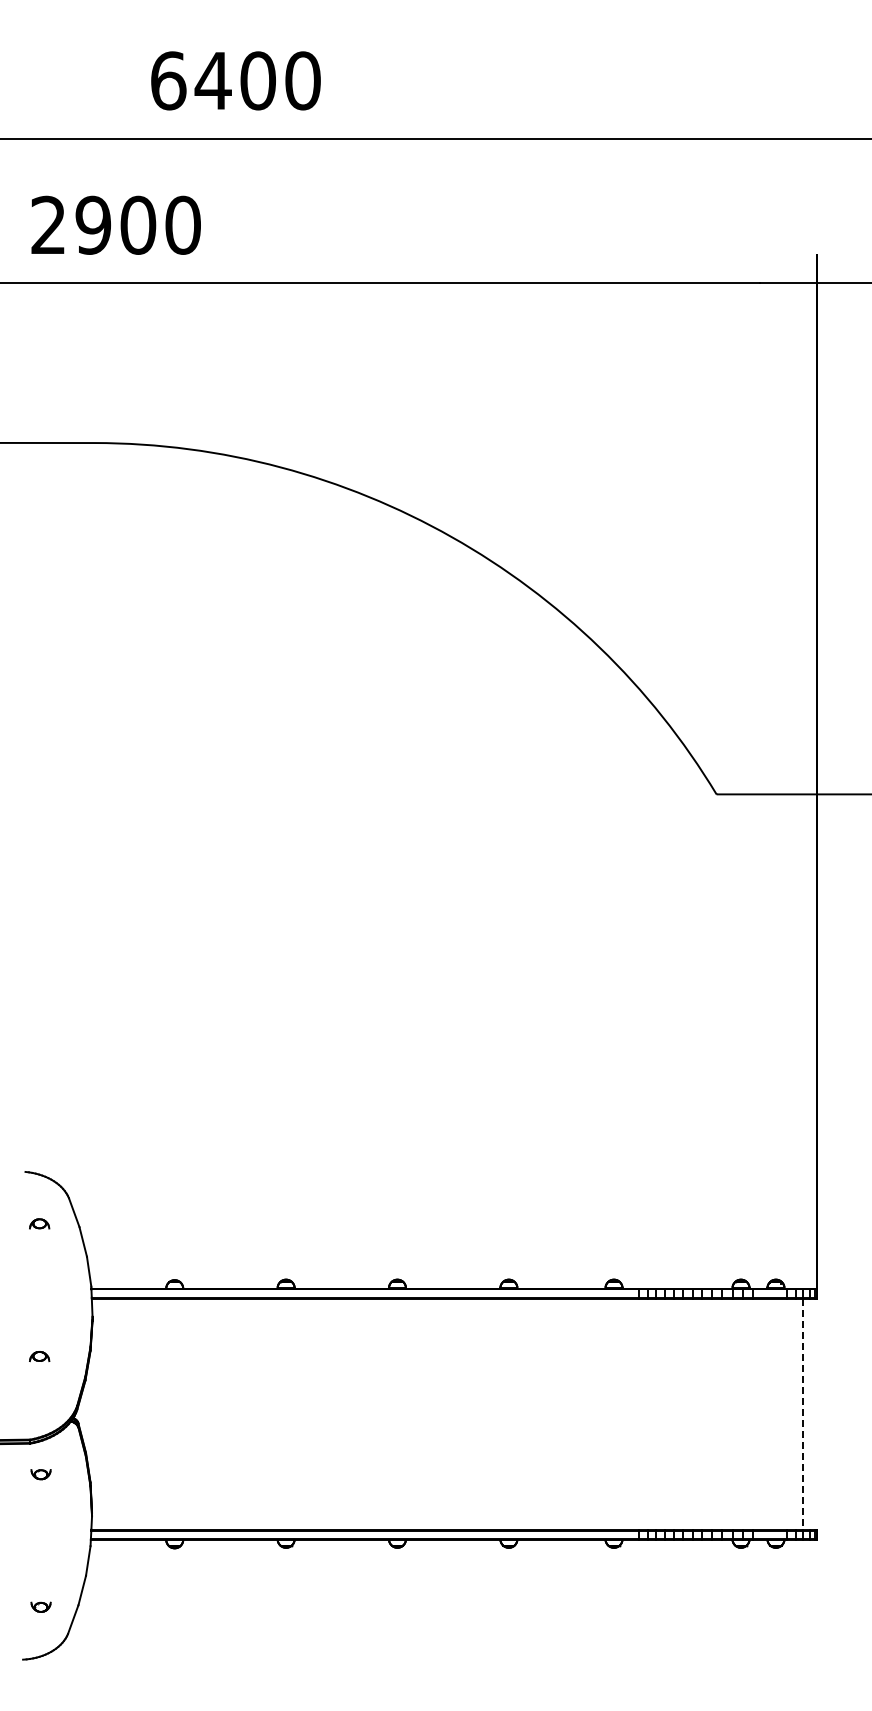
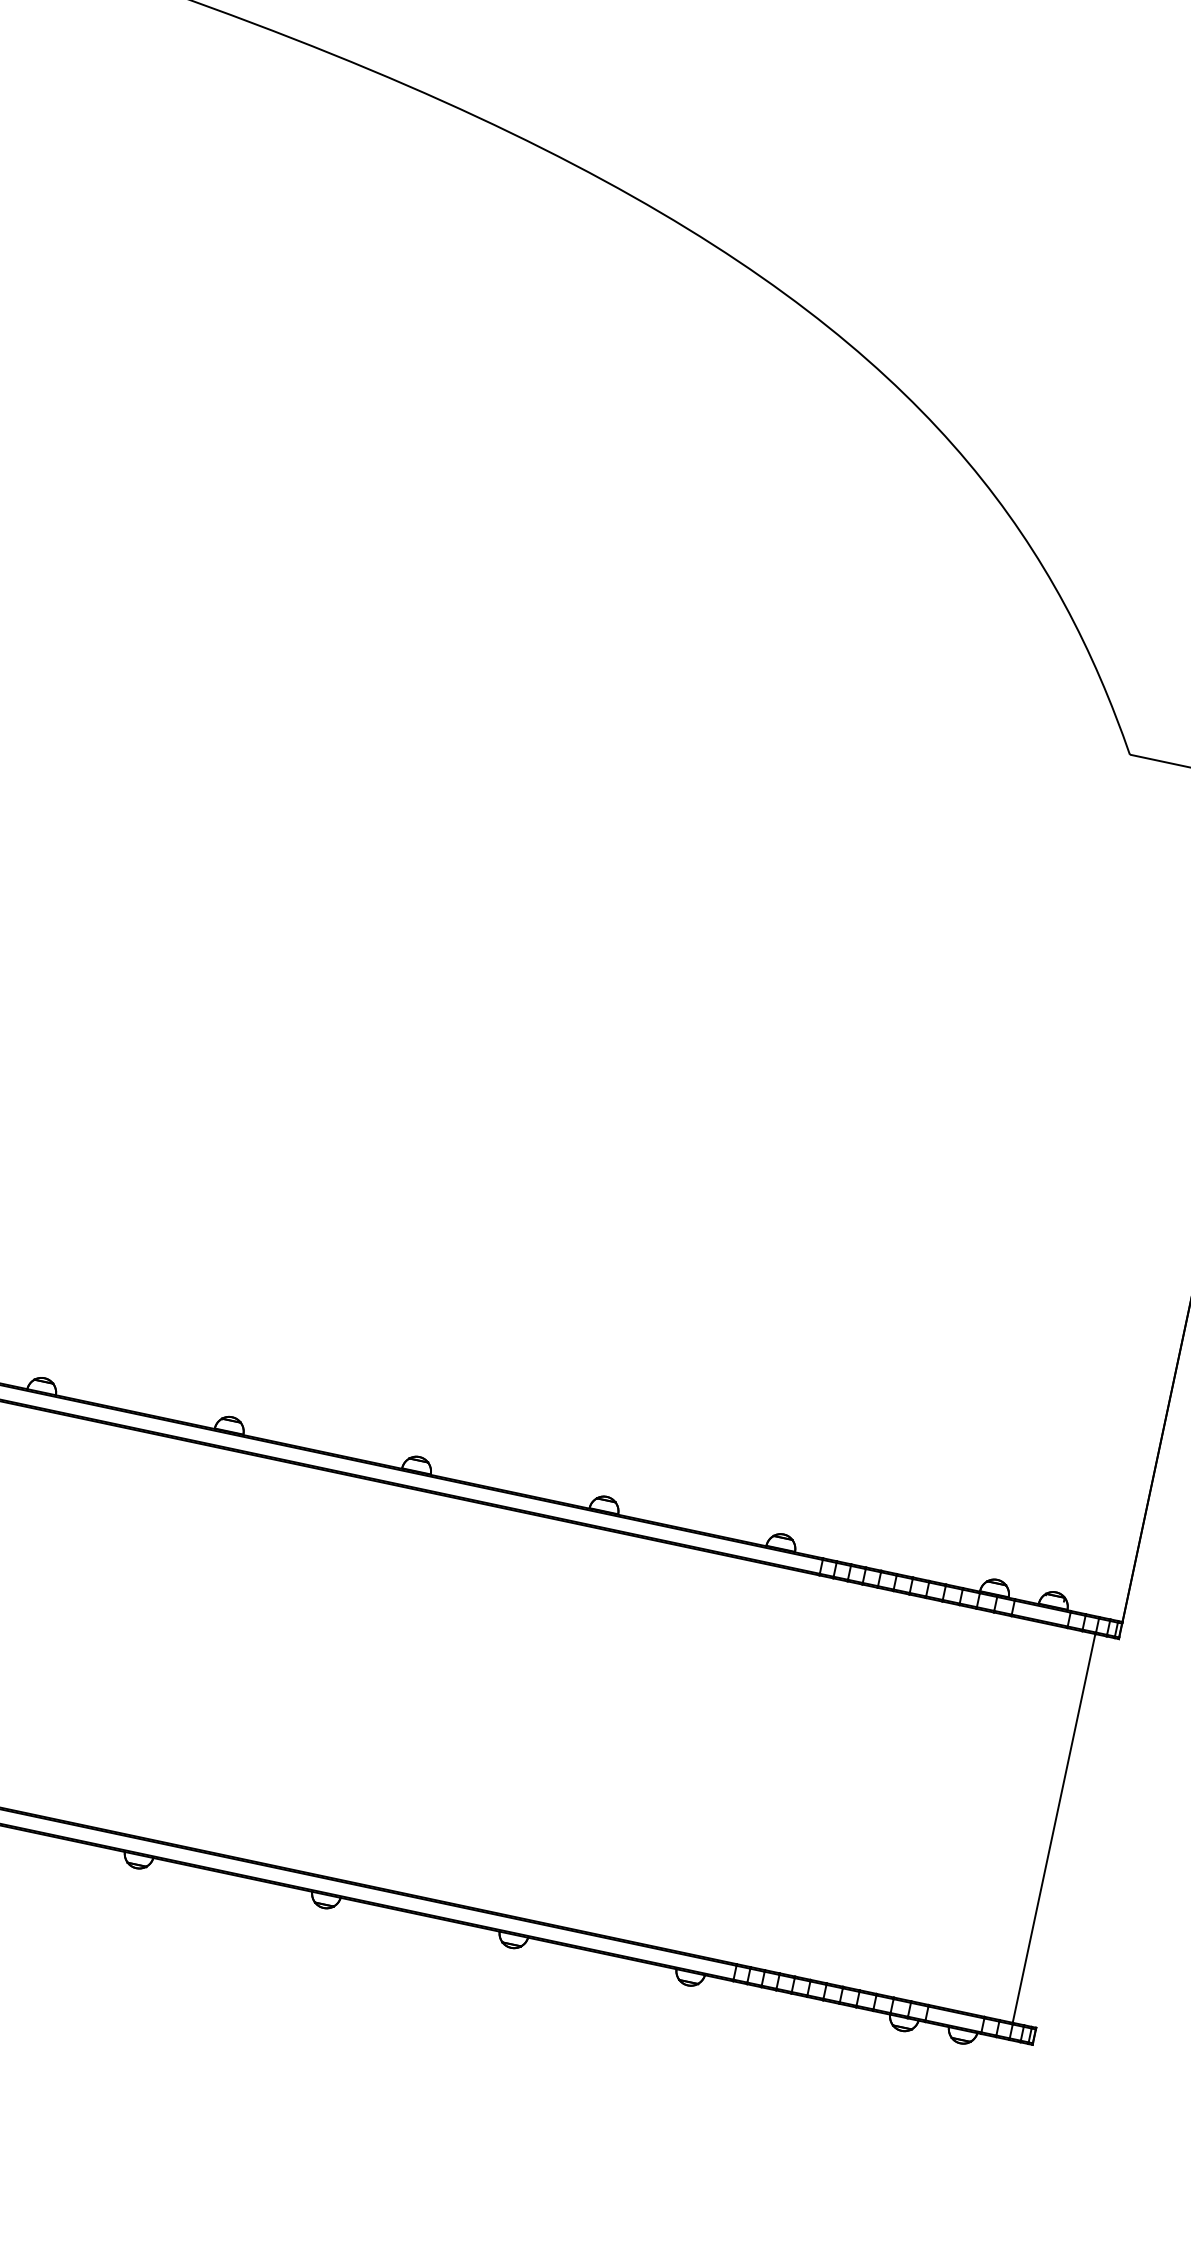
line: (803, 1414) -> (1054, 1828), dashed -> solid

